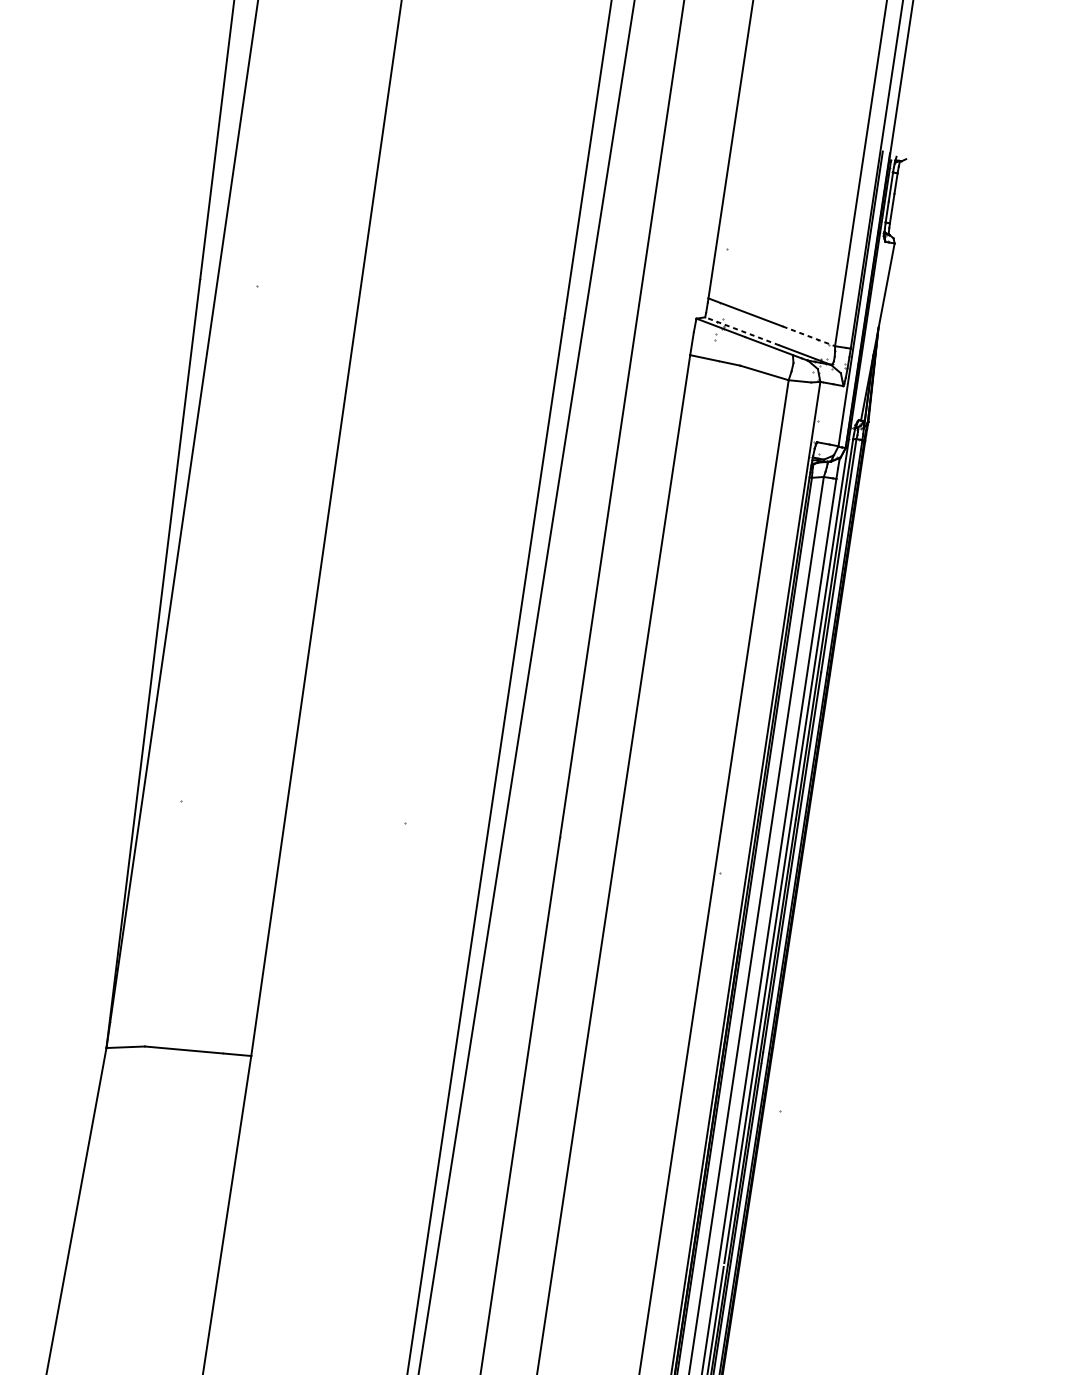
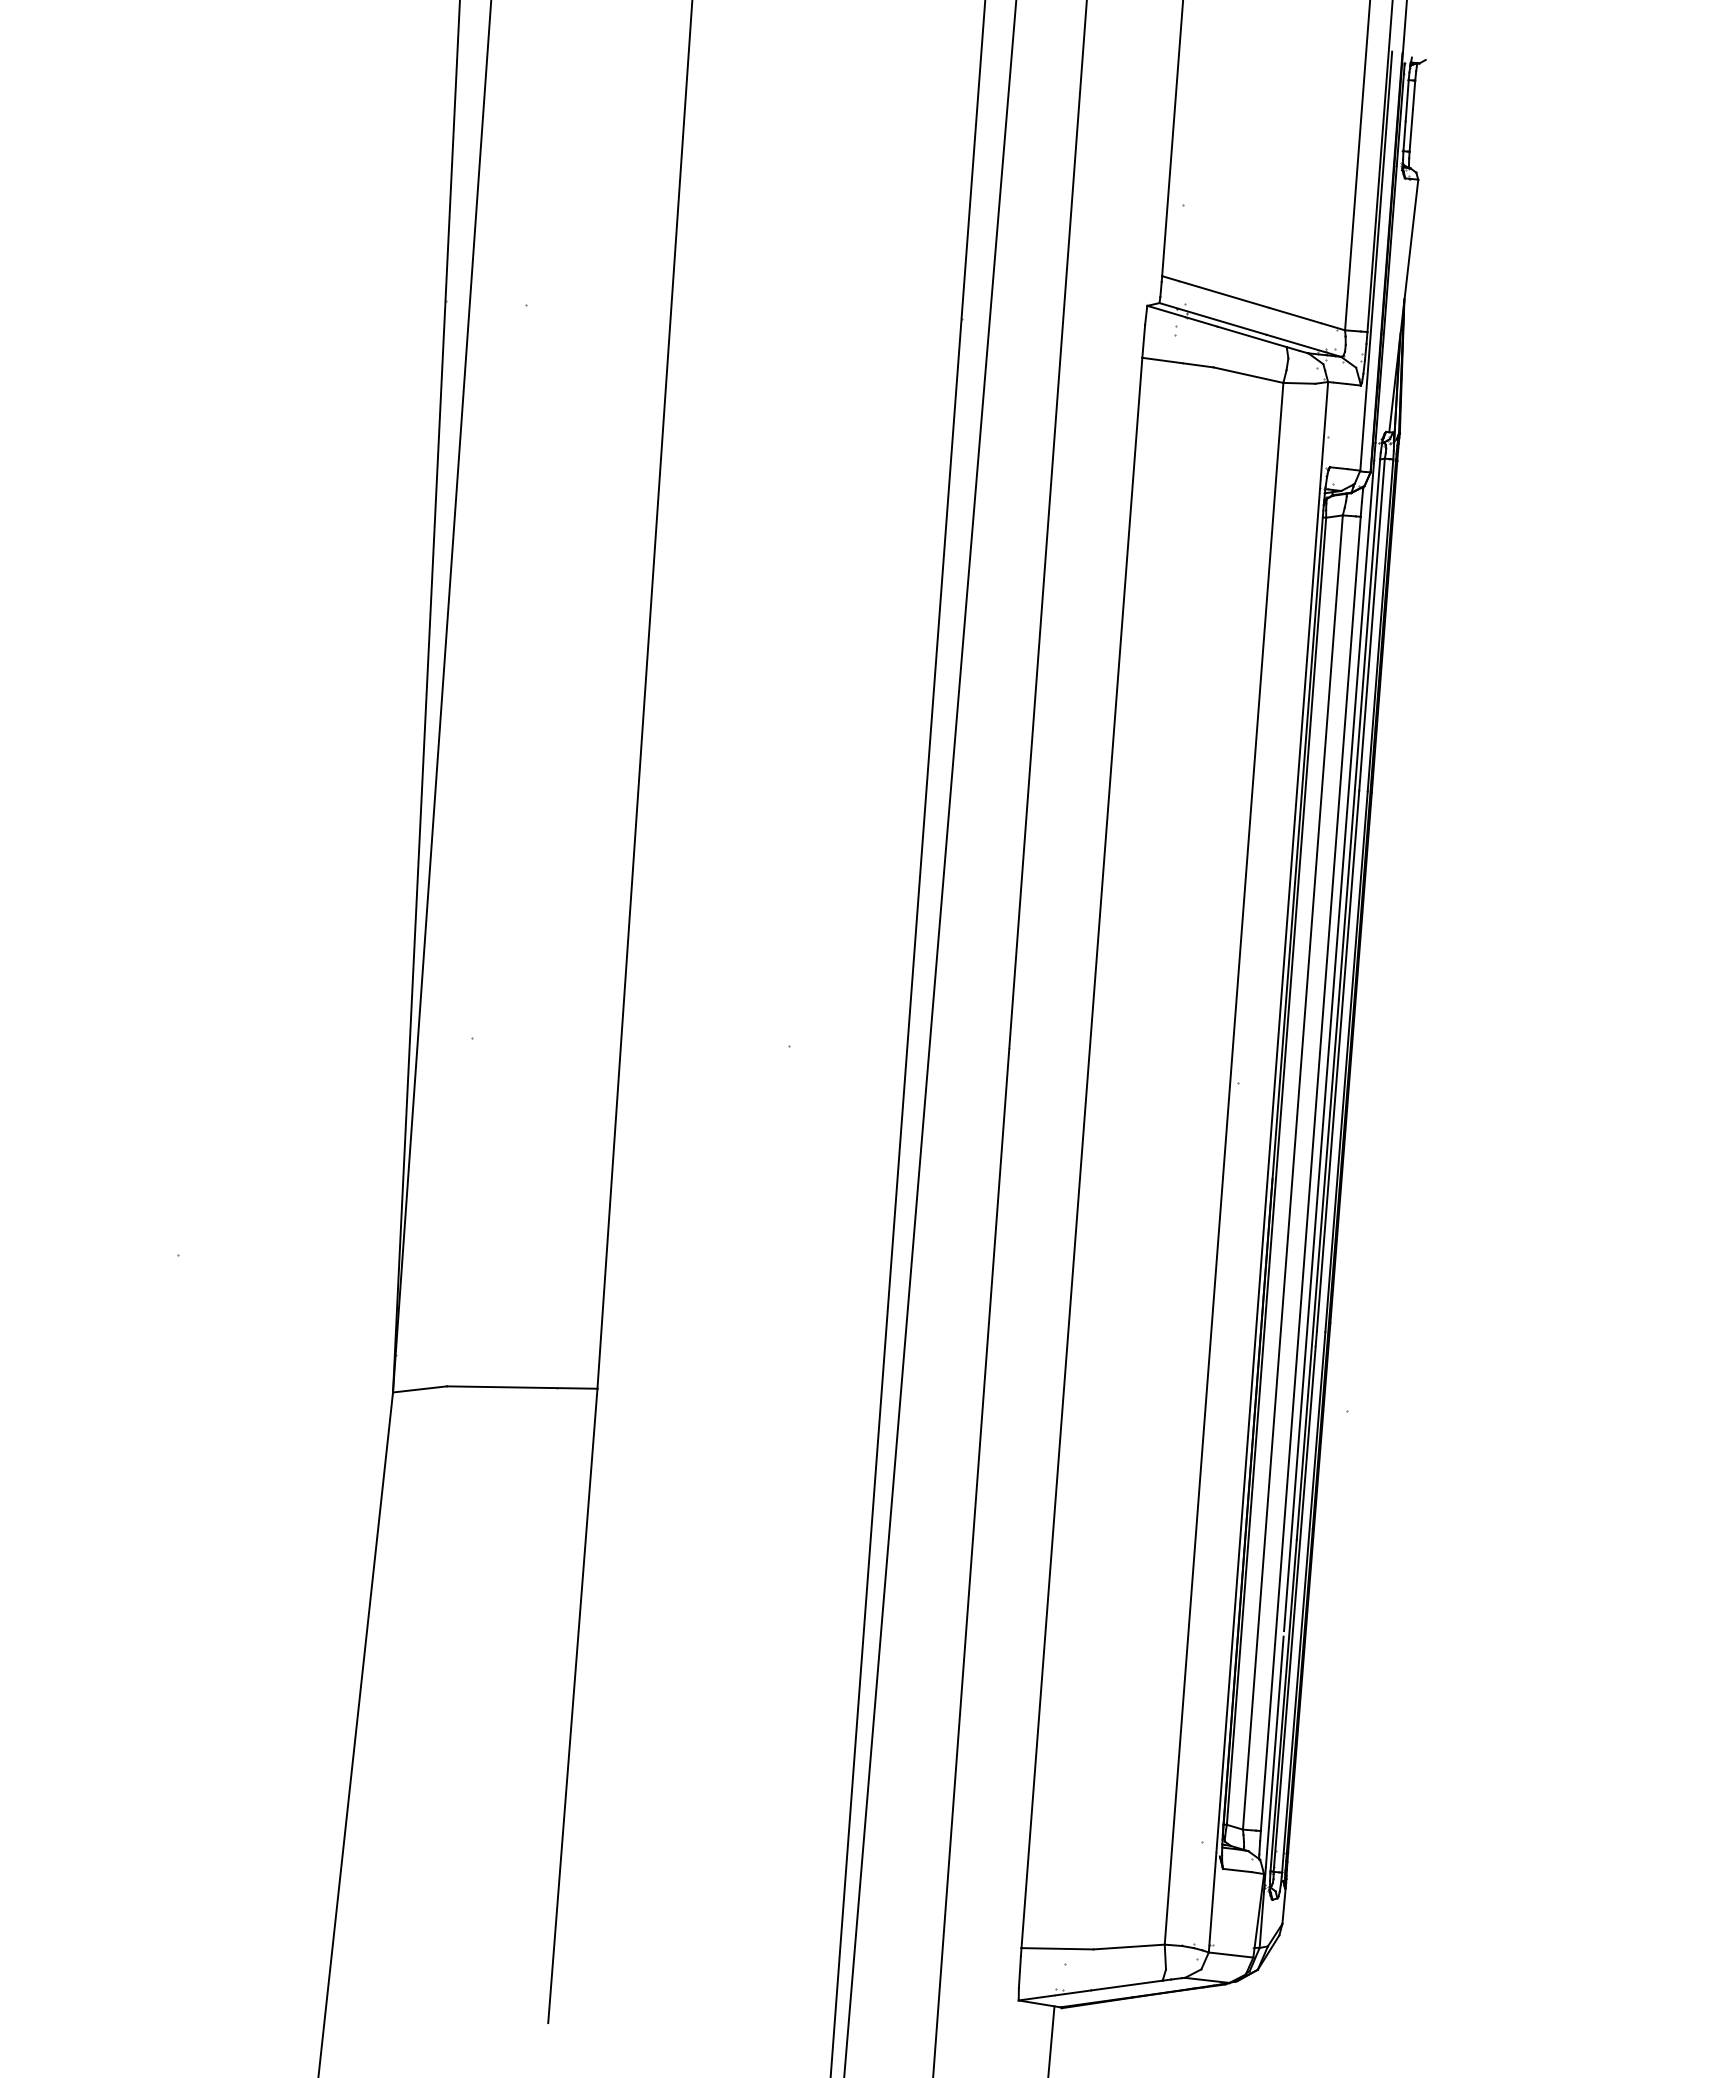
line: (742, 331) -> (1213, 318), dashed -> solid
line: (809, 336) -> (1307, 319), dashed -> solid

